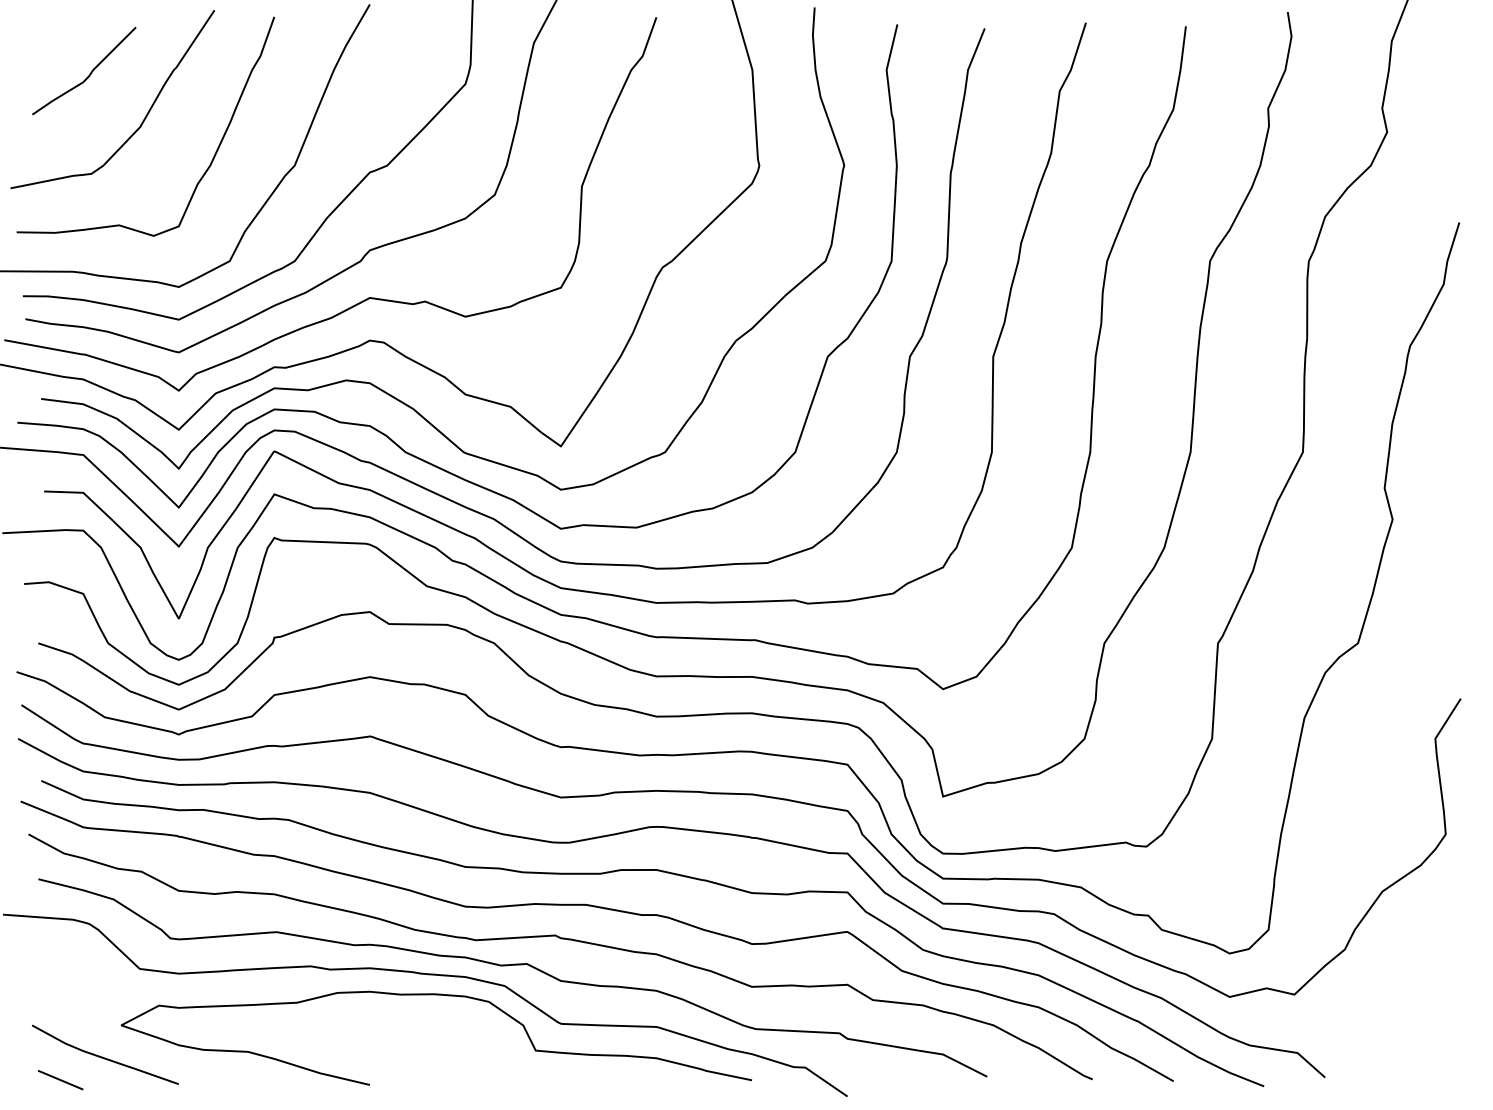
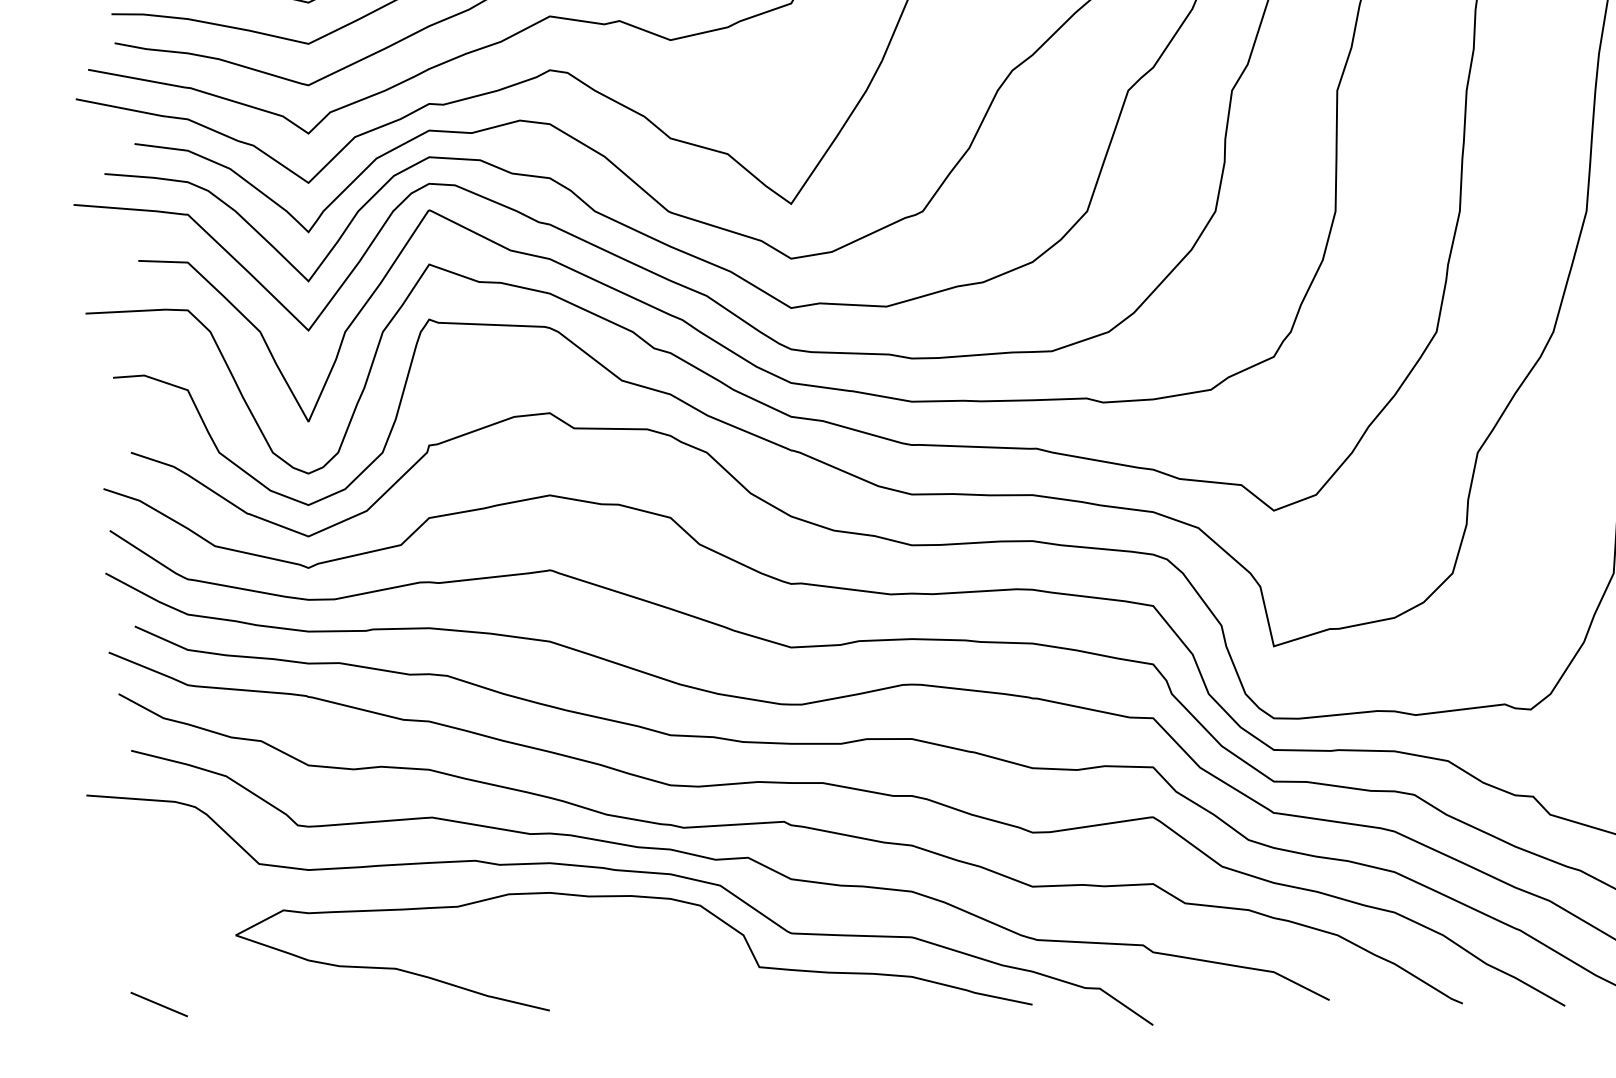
curve: (105, 1057) -> (215, 975), removed

